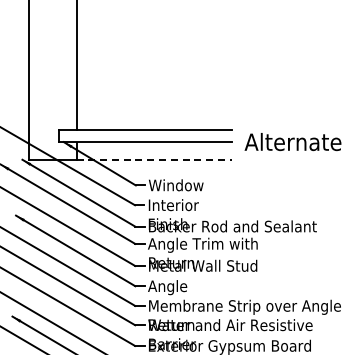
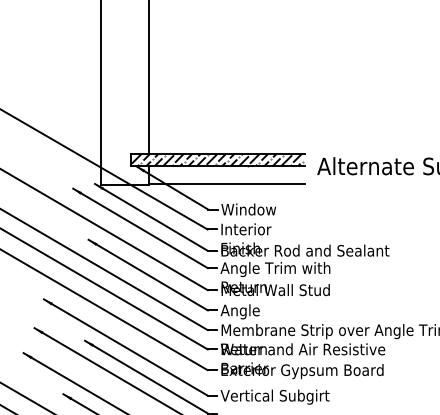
hatch: (143, 136) -> (216, 160), added
line: (153, 160) -> (226, 184), dashed -> solid

